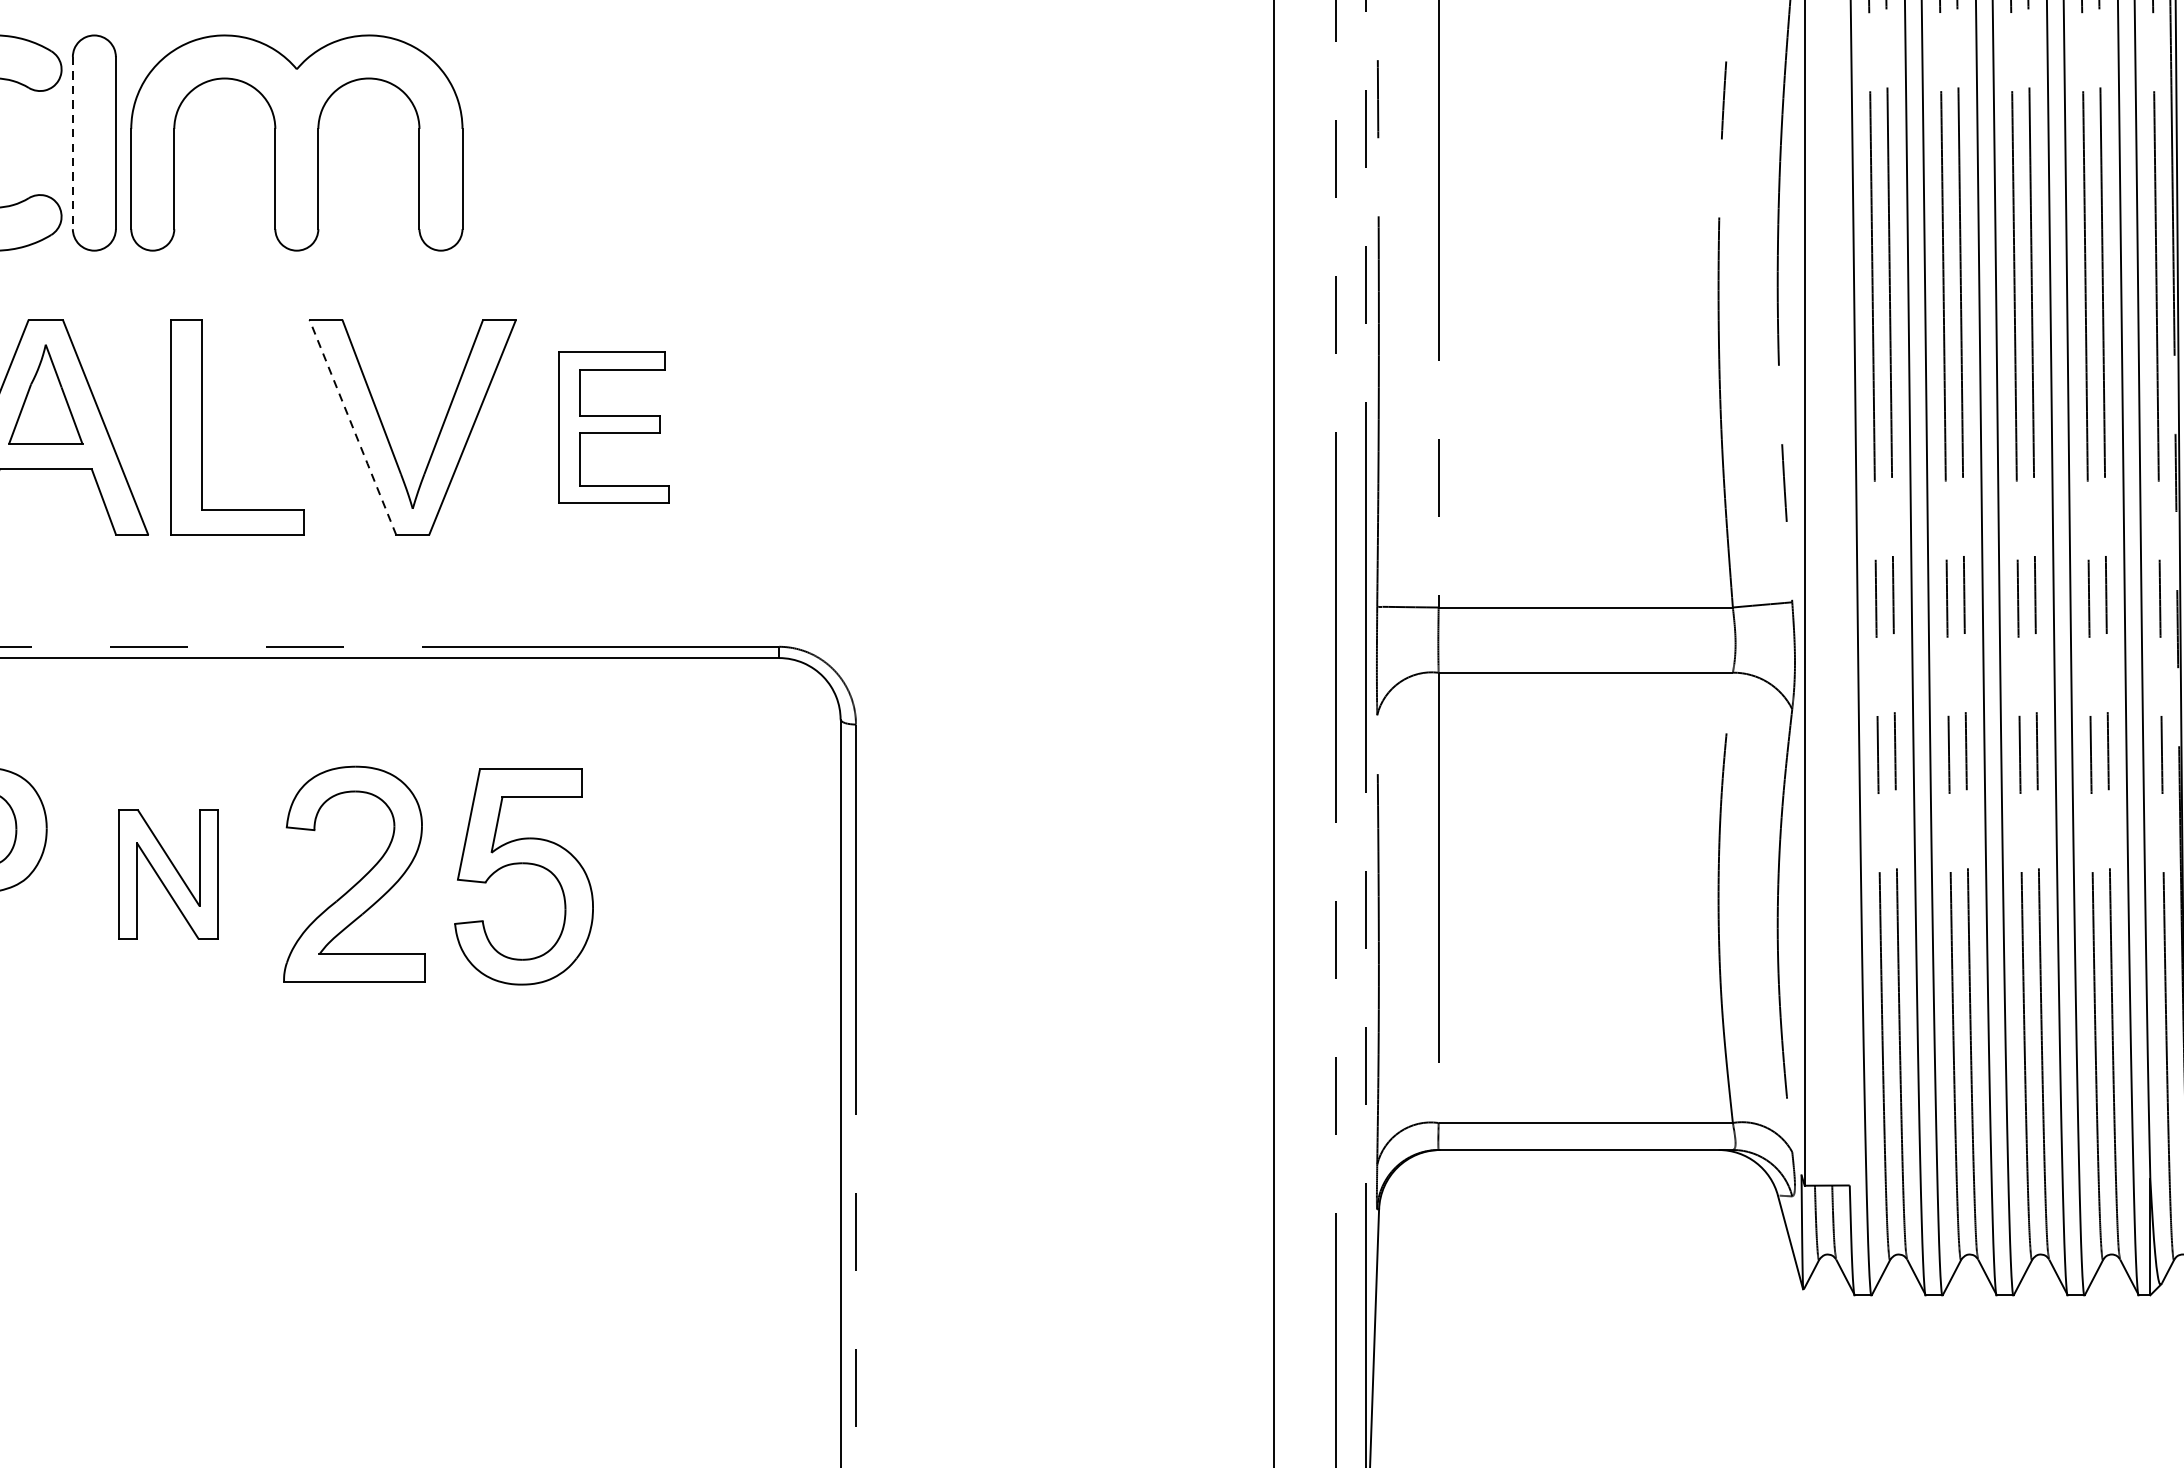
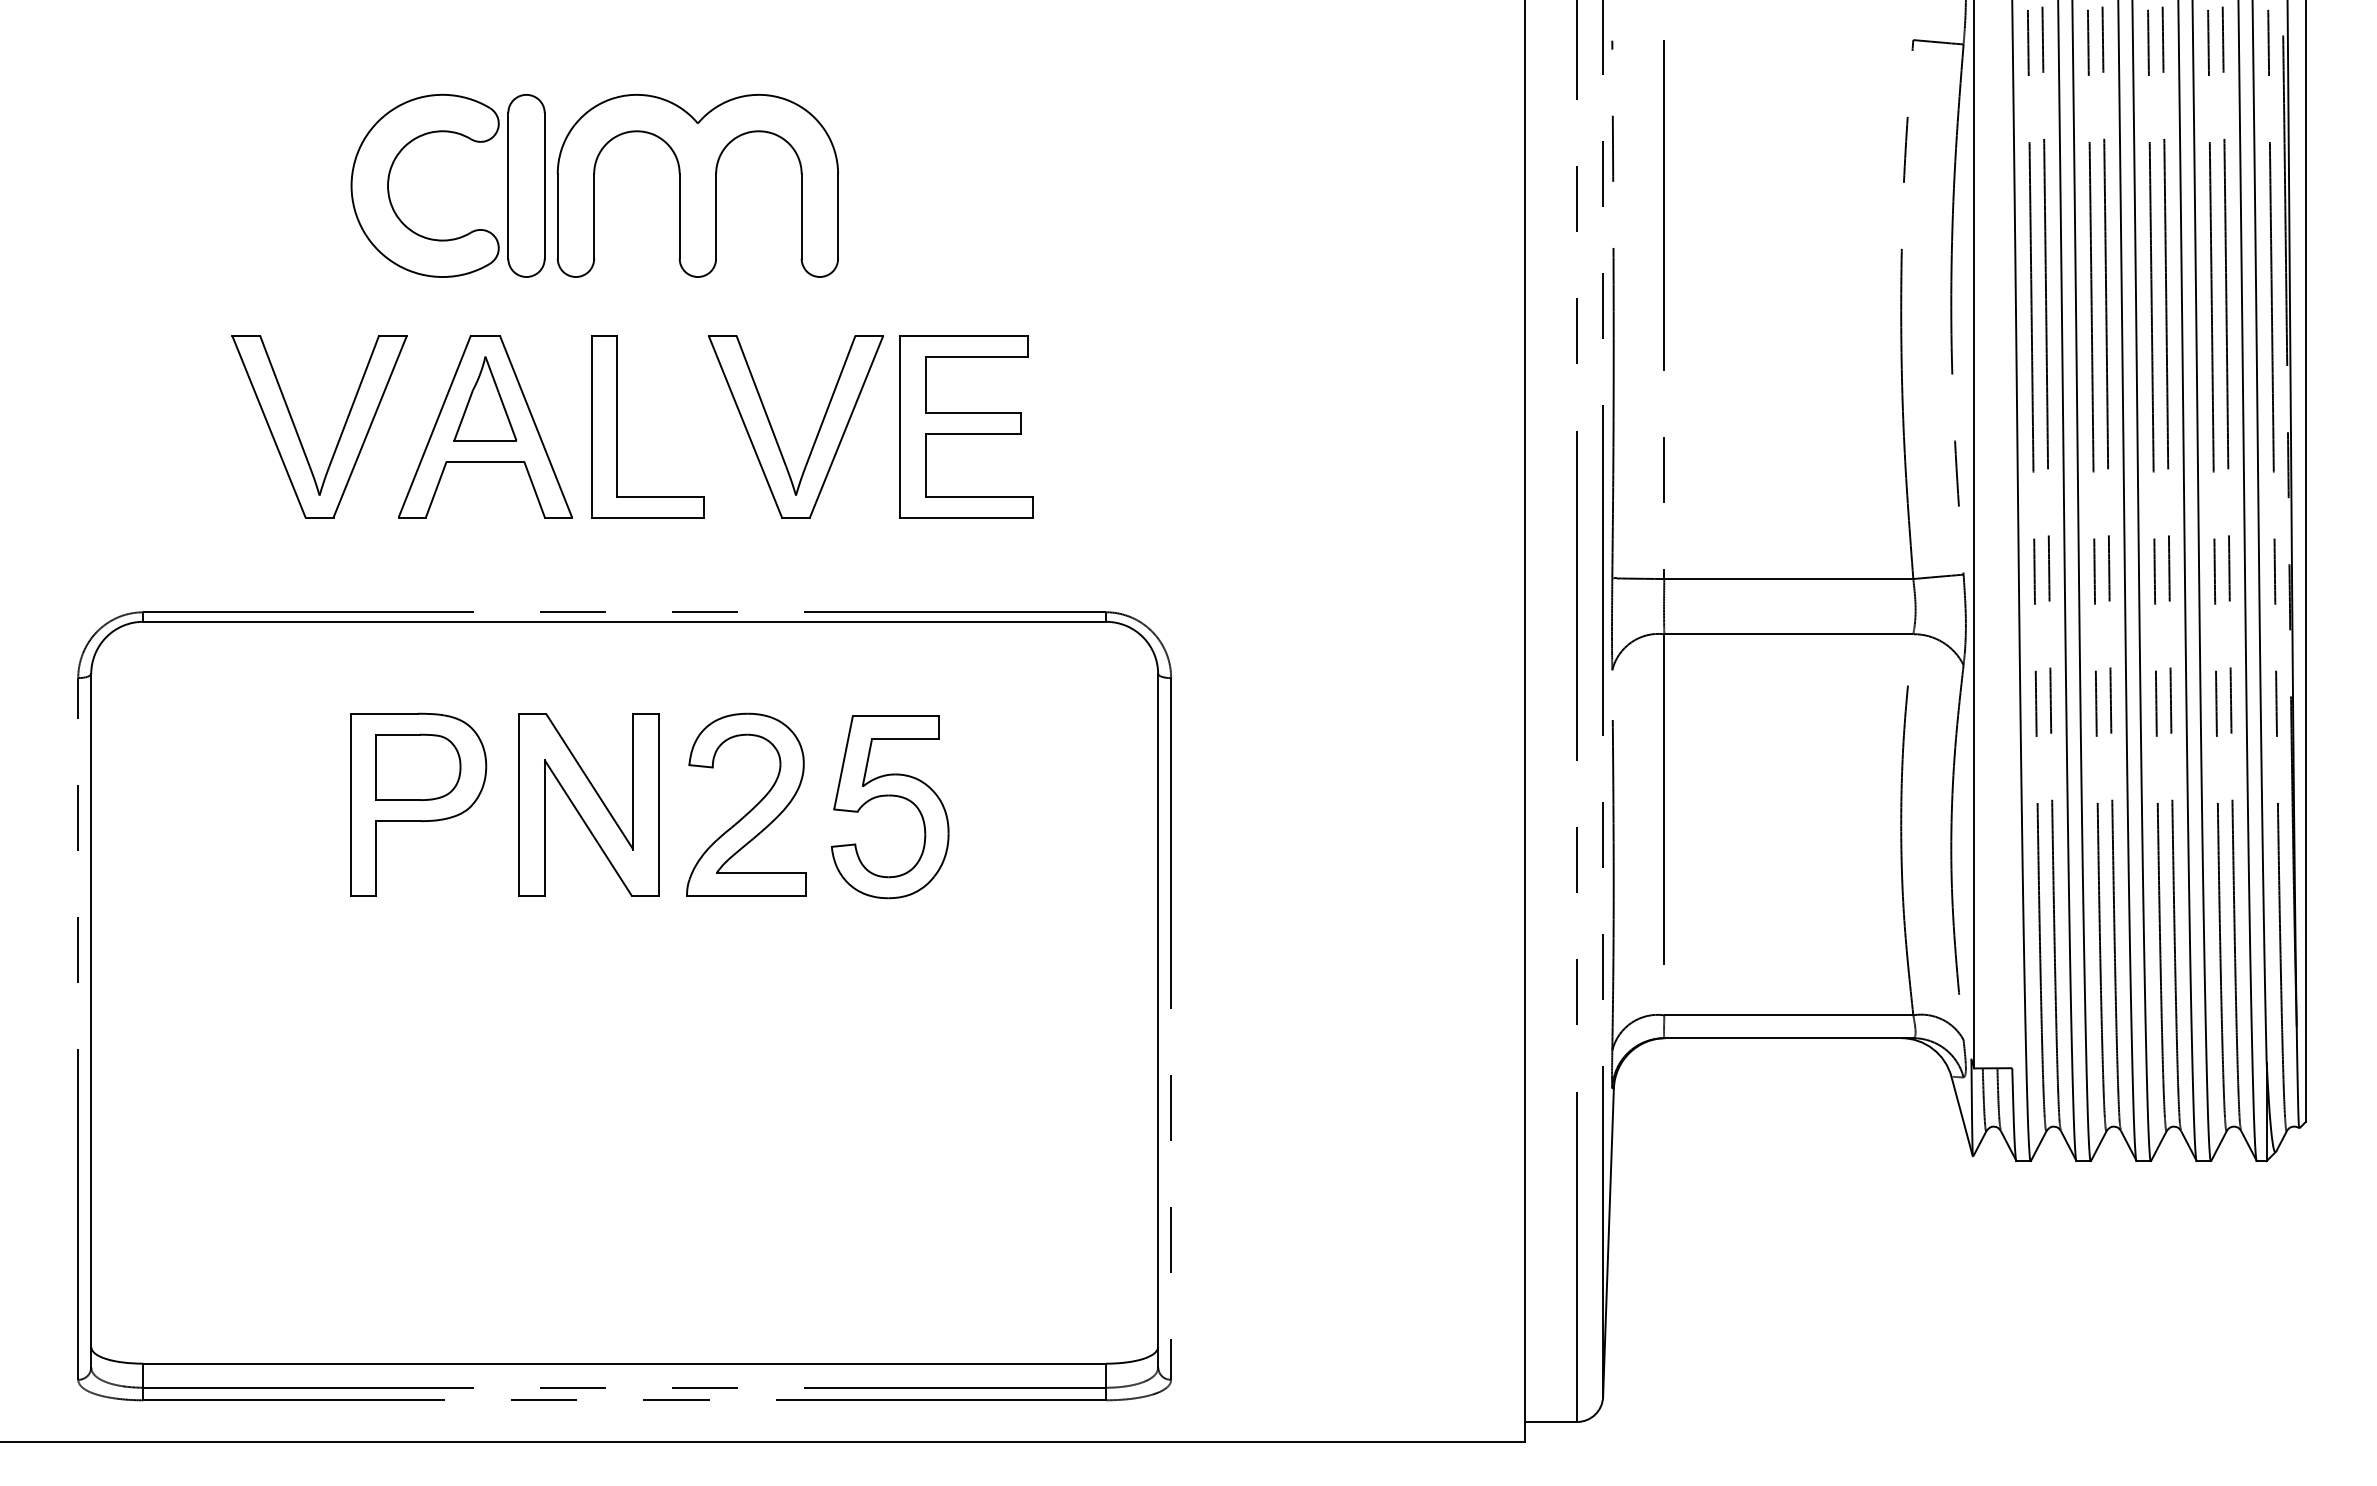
line: (73, 142) -> (508, 185), dashed -> solid
part: (614, 427) -> (966, 426), size x1.43
line: (353, 428) -> (745, 427), dashed -> solid
part: (167, 873) -> (588, 804), size x1.67

